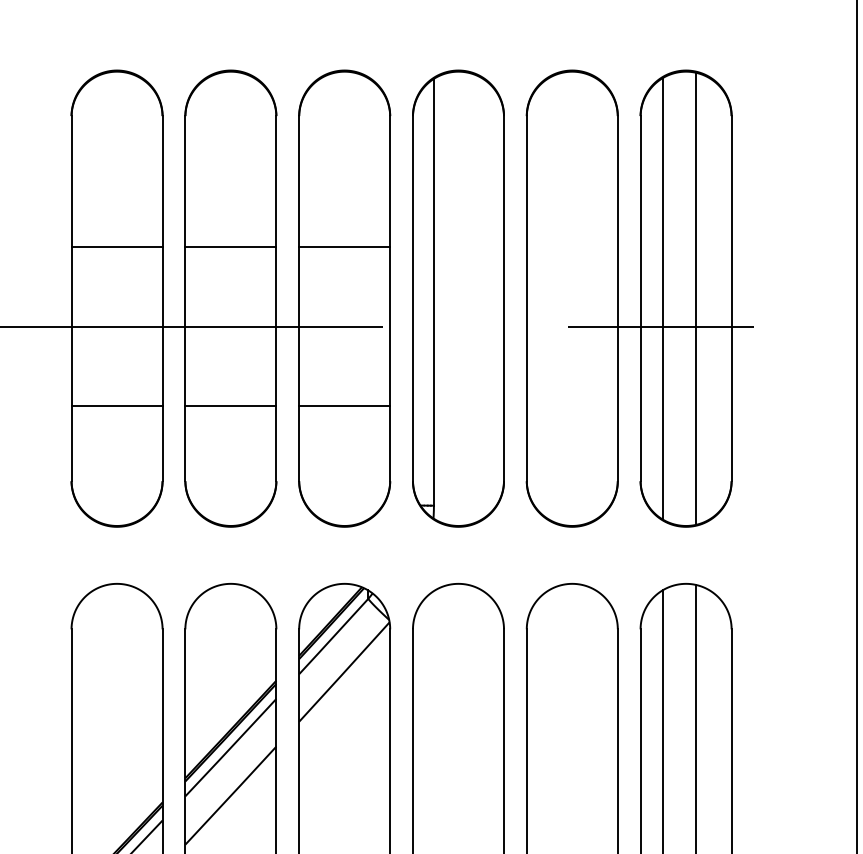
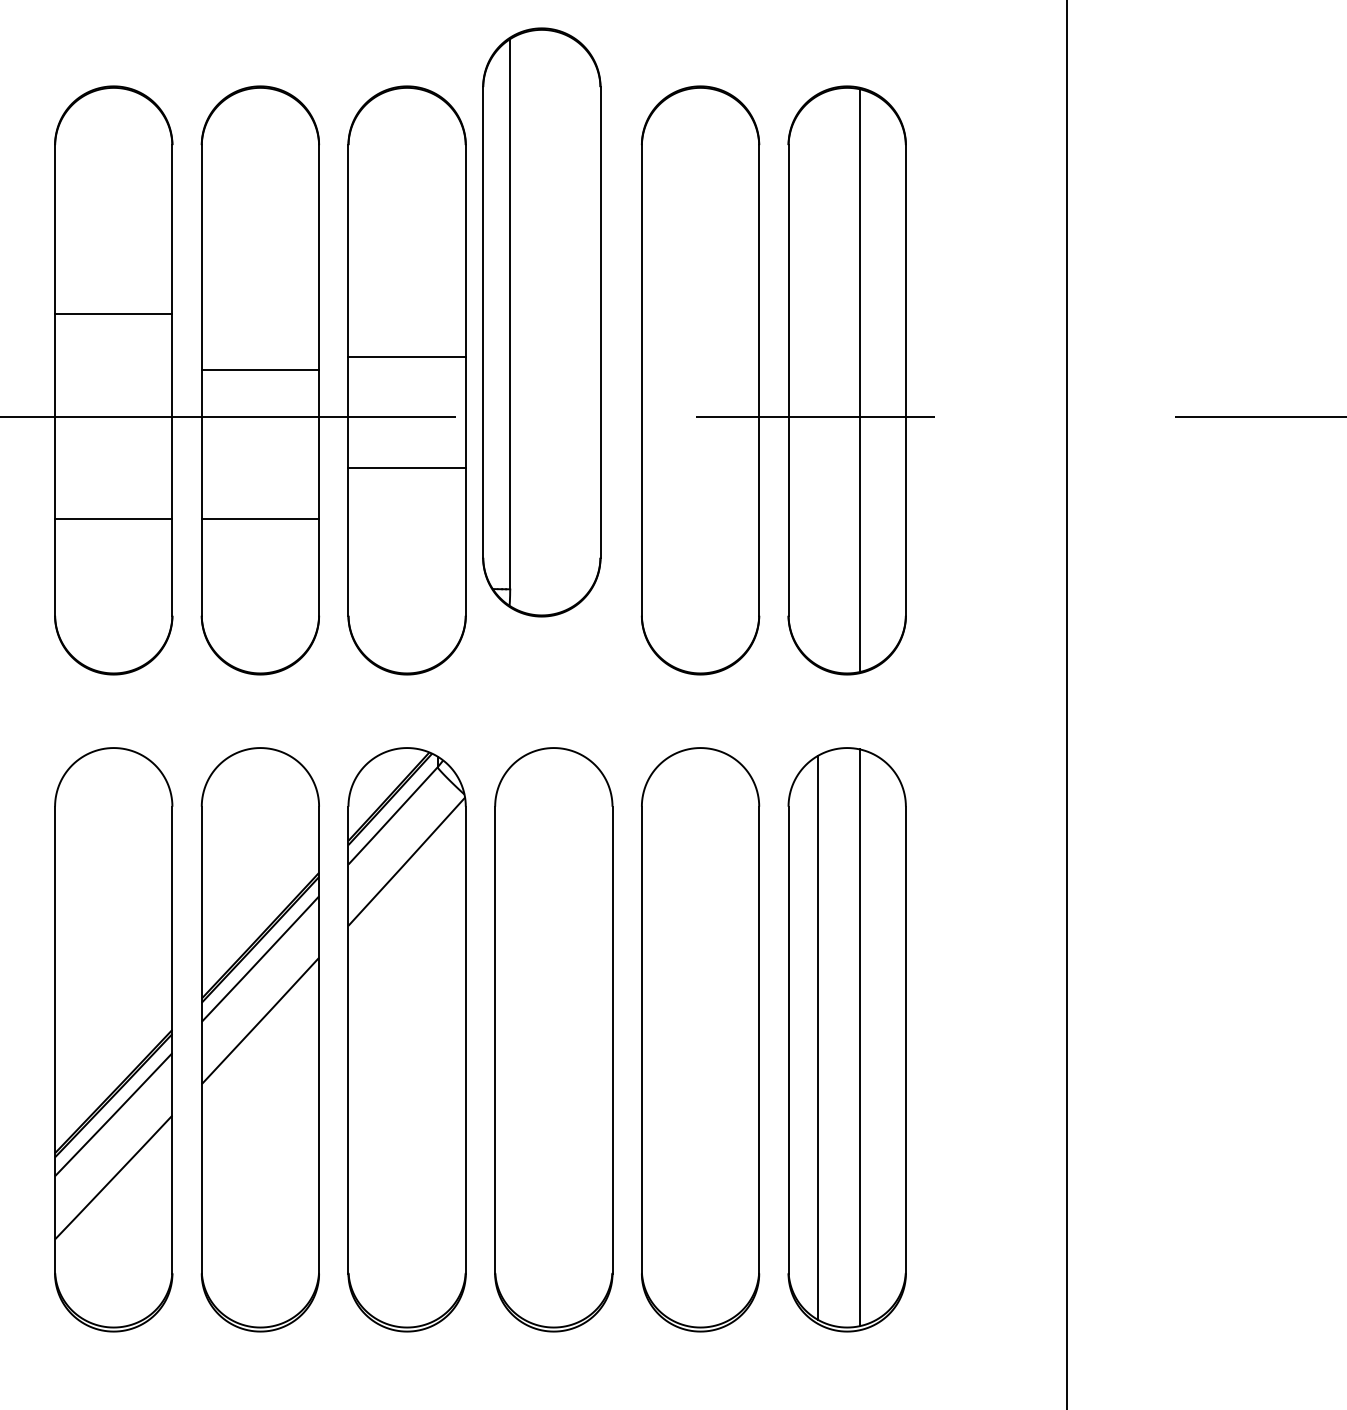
line: (230, 247) -> (260, 370), moved
line: (344, 247) -> (406, 357), moved
part: (458, 298) -> (541, 322), moved
line: (663, 298) -> (817, 380), removed
line: (344, 406) -> (406, 468), moved

